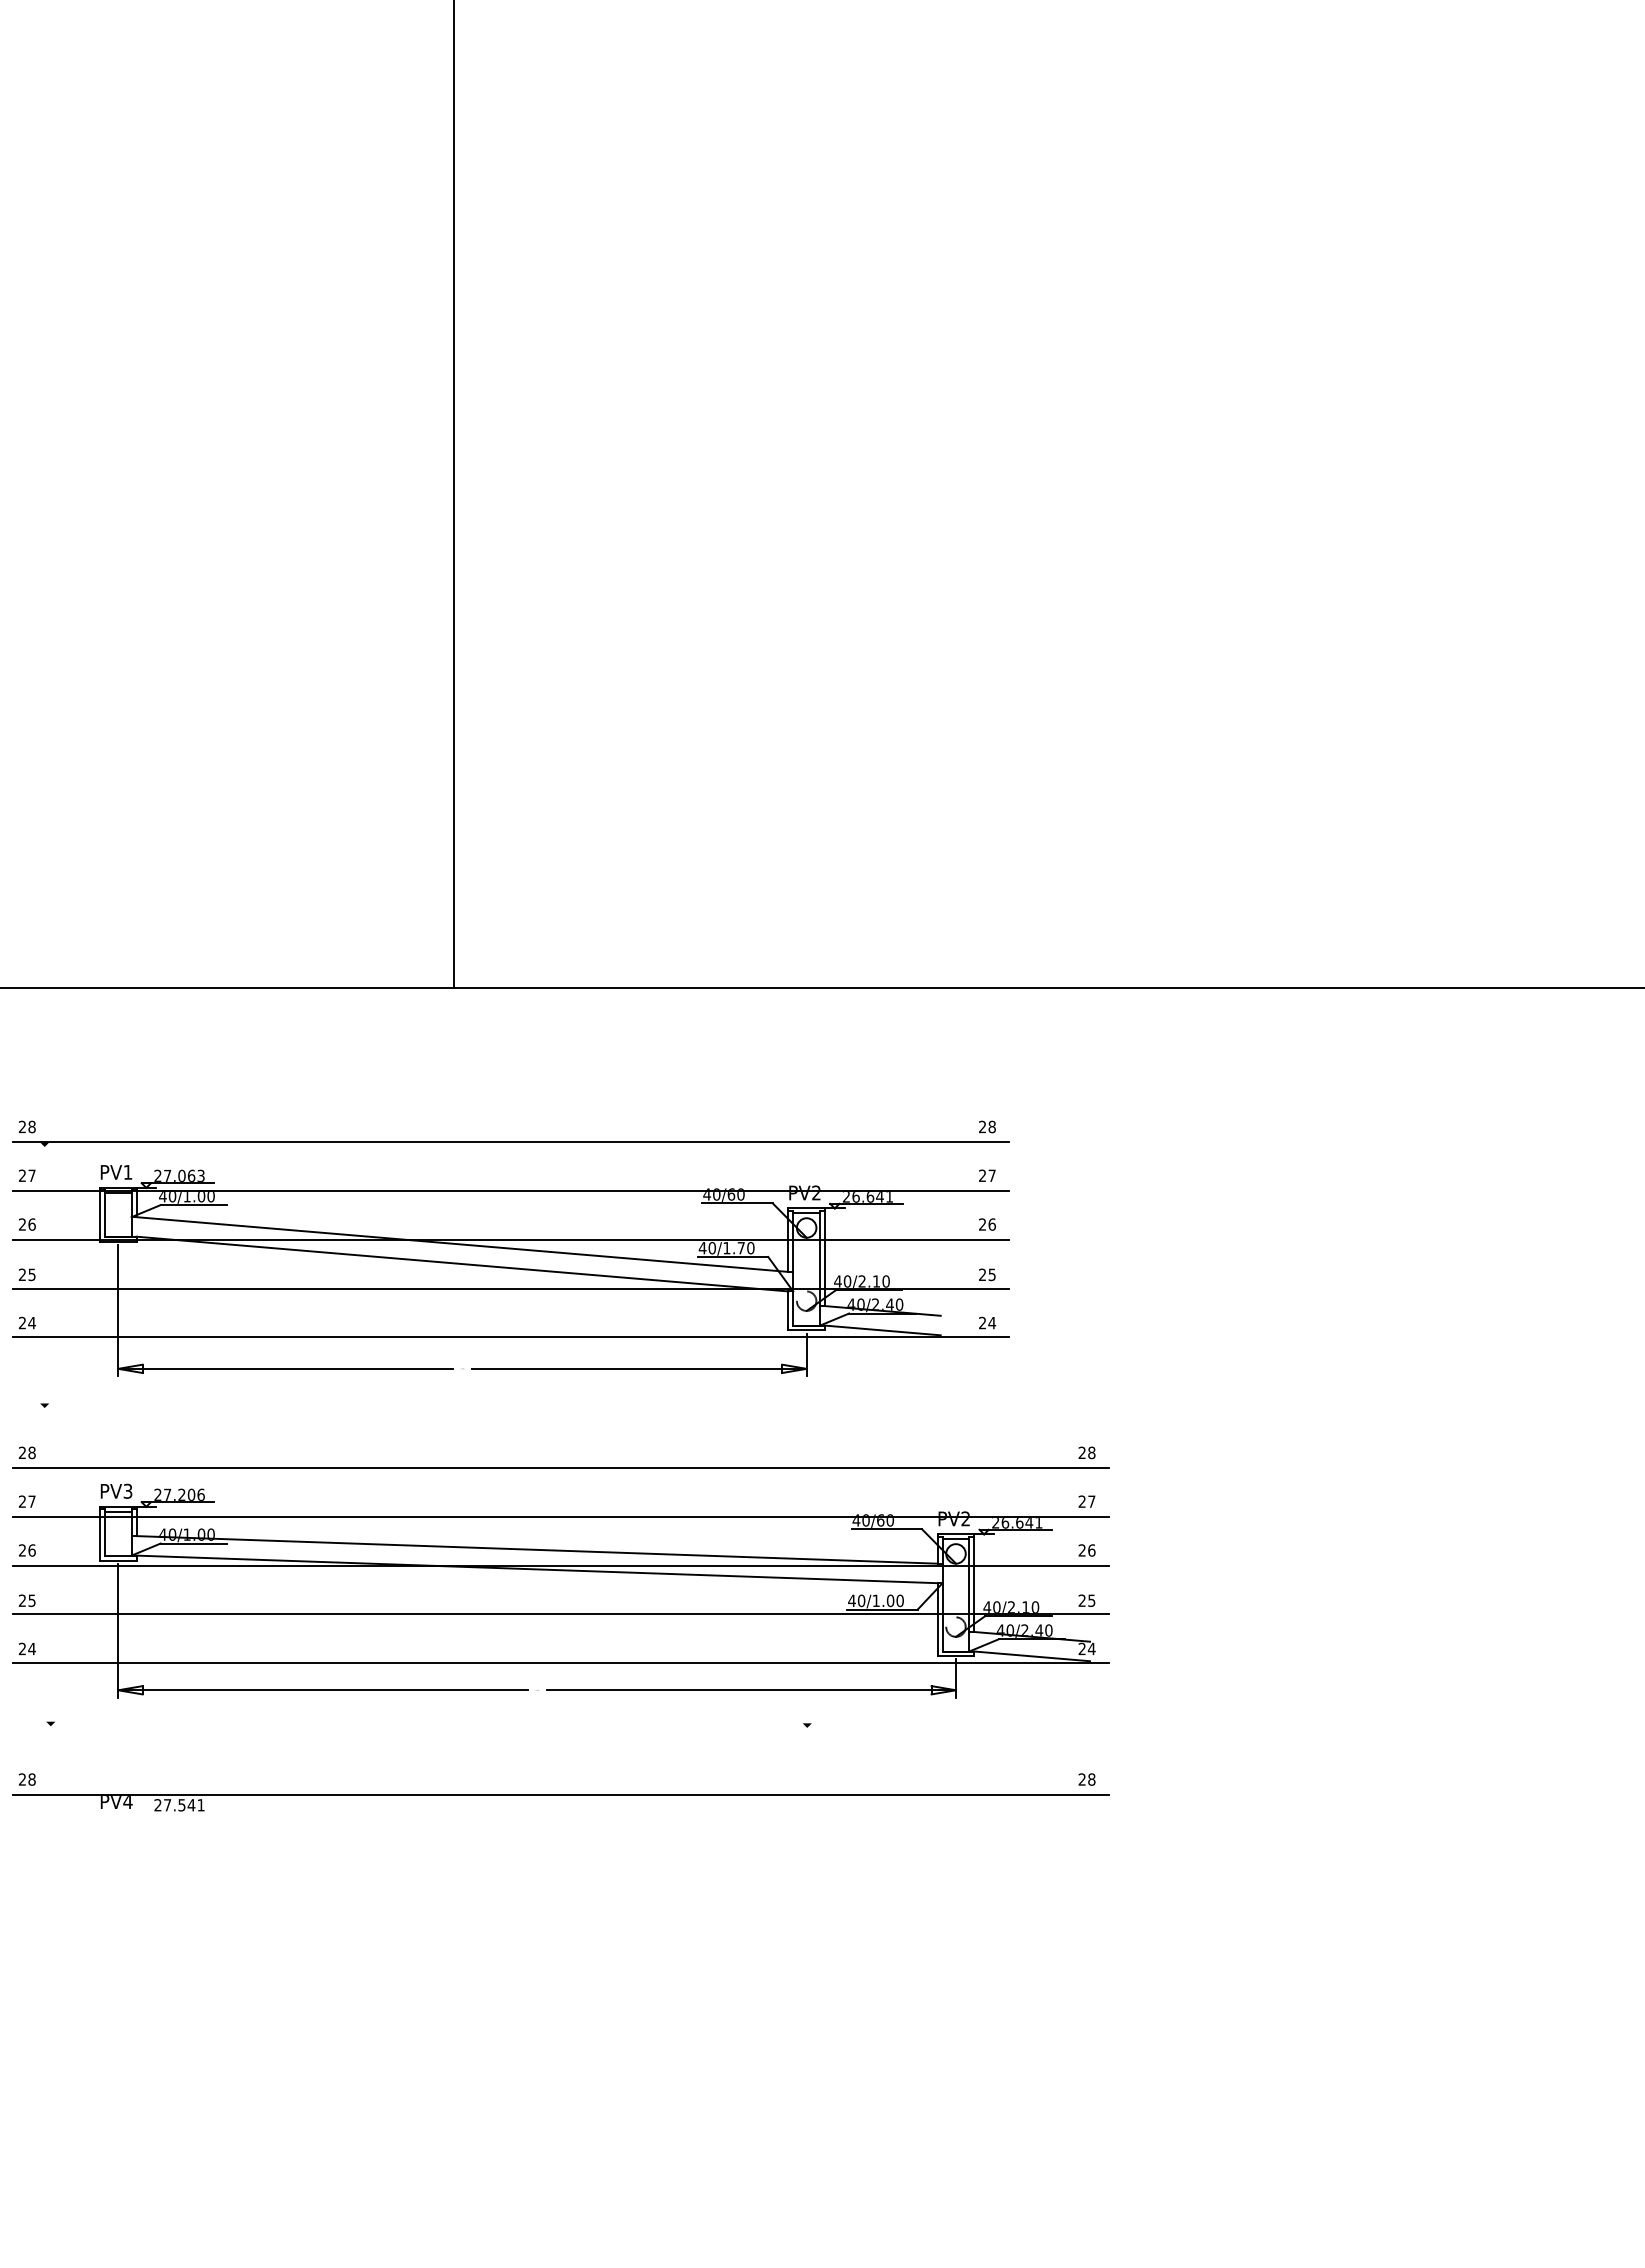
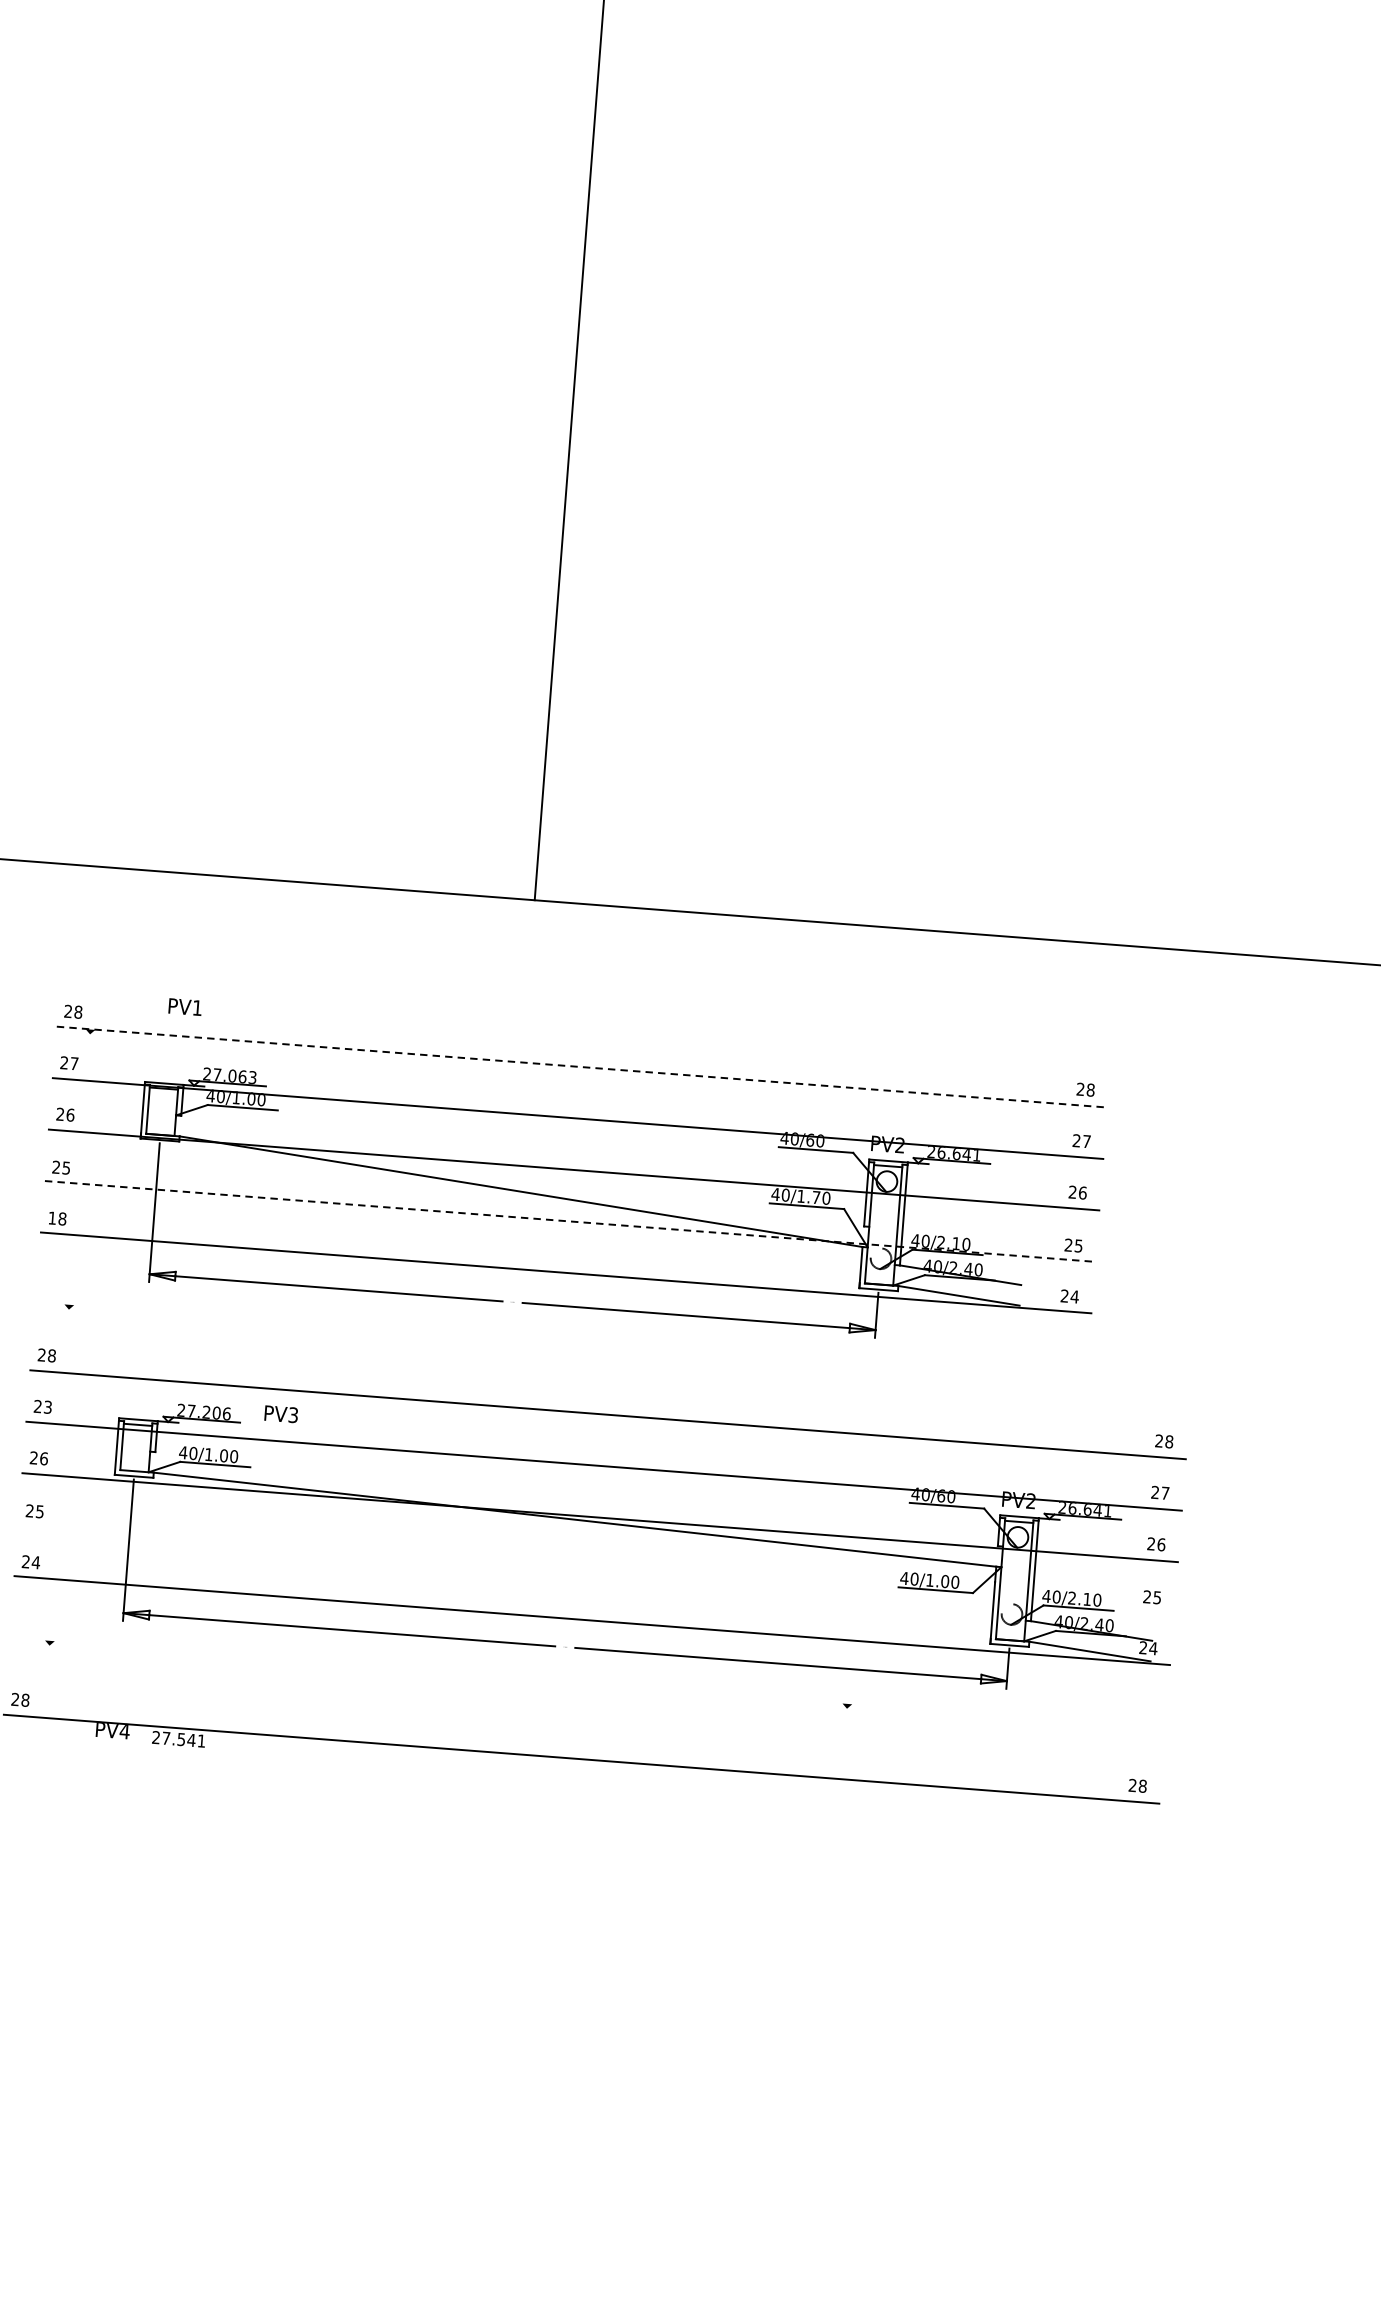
line: (511, 1142) -> (582, 1067), solid -> dashed
text: (116, 1172) -> (185, 1007), moved
line: (462, 1244) -> (522, 1171), removed
line: (511, 1288) -> (570, 1221), solid -> dashed
text: (26, 1322) -> (56, 1217), 24 -> 18
text: (116, 1490) -> (281, 1413), moved
text: (31, 1501) -> (47, 1407), 27 -> 23
line: (536, 1549) -> (576, 1498), removed
line: (560, 1614) -> (596, 1569), removed

